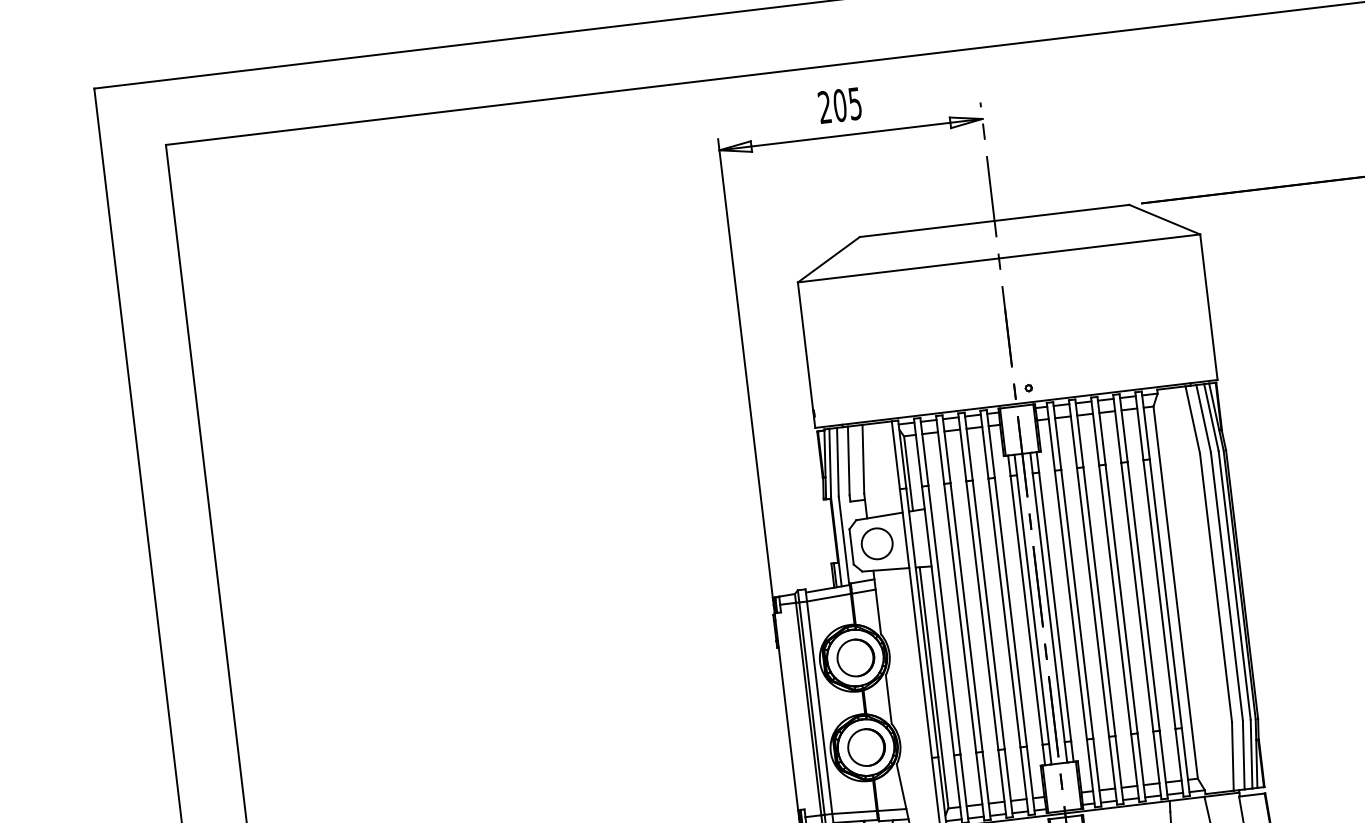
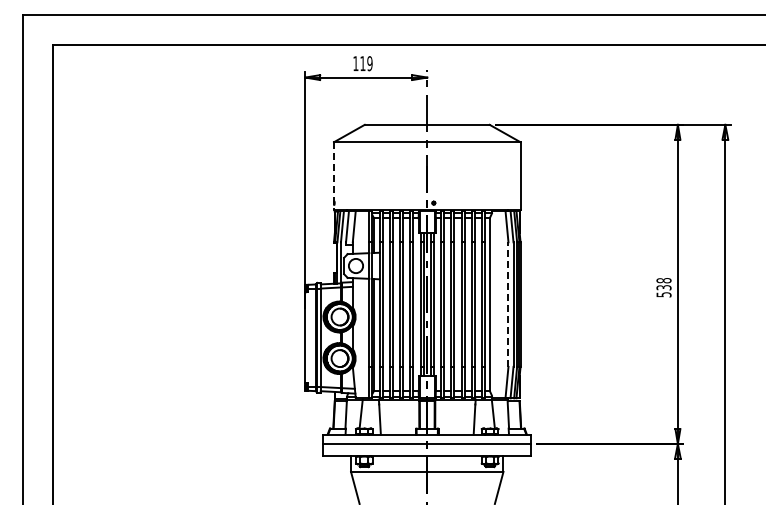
text: (839, 105) -> (362, 63), 205 -> 119
line: (807, 354) -> (334, 175), solid -> dashed
line: (1216, 587) -> (508, 304), solid -> dashed

